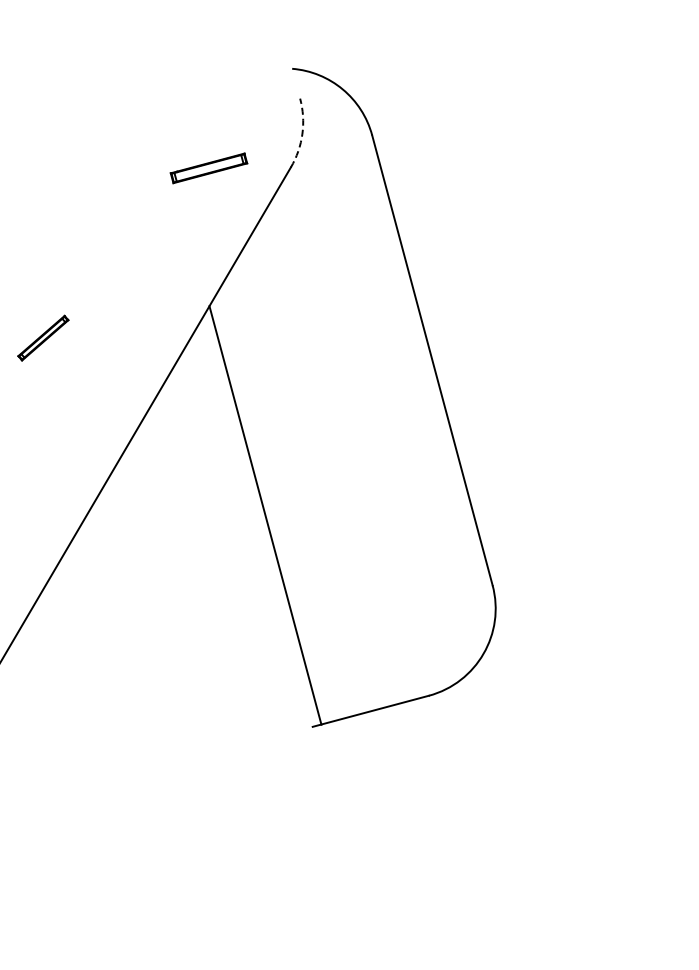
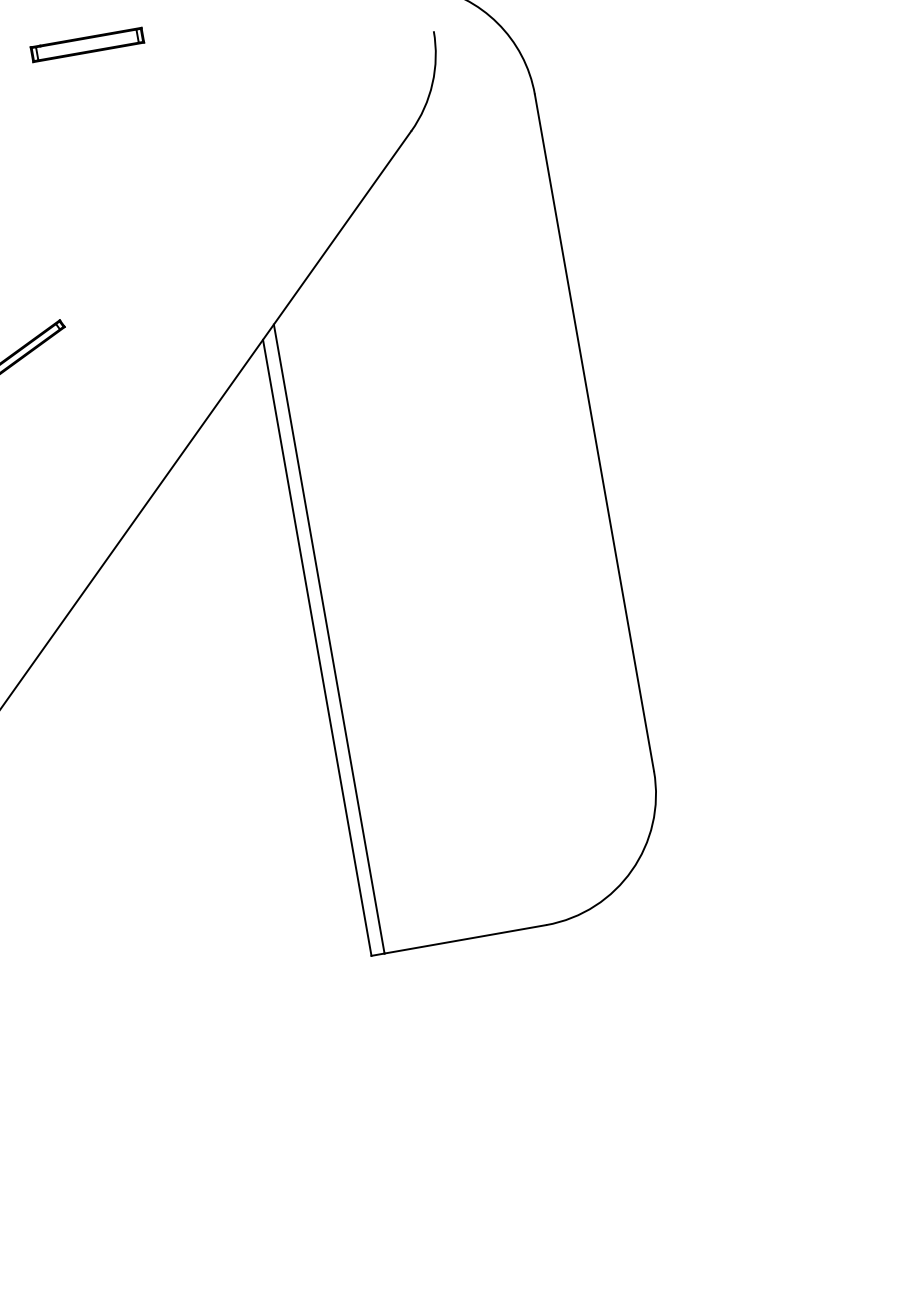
arc: (302, 134) -> (432, 84), dashed -> solid
part: (208, 168) -> (86, 45), moved
line: (257, 521) -> (316, 647), added

